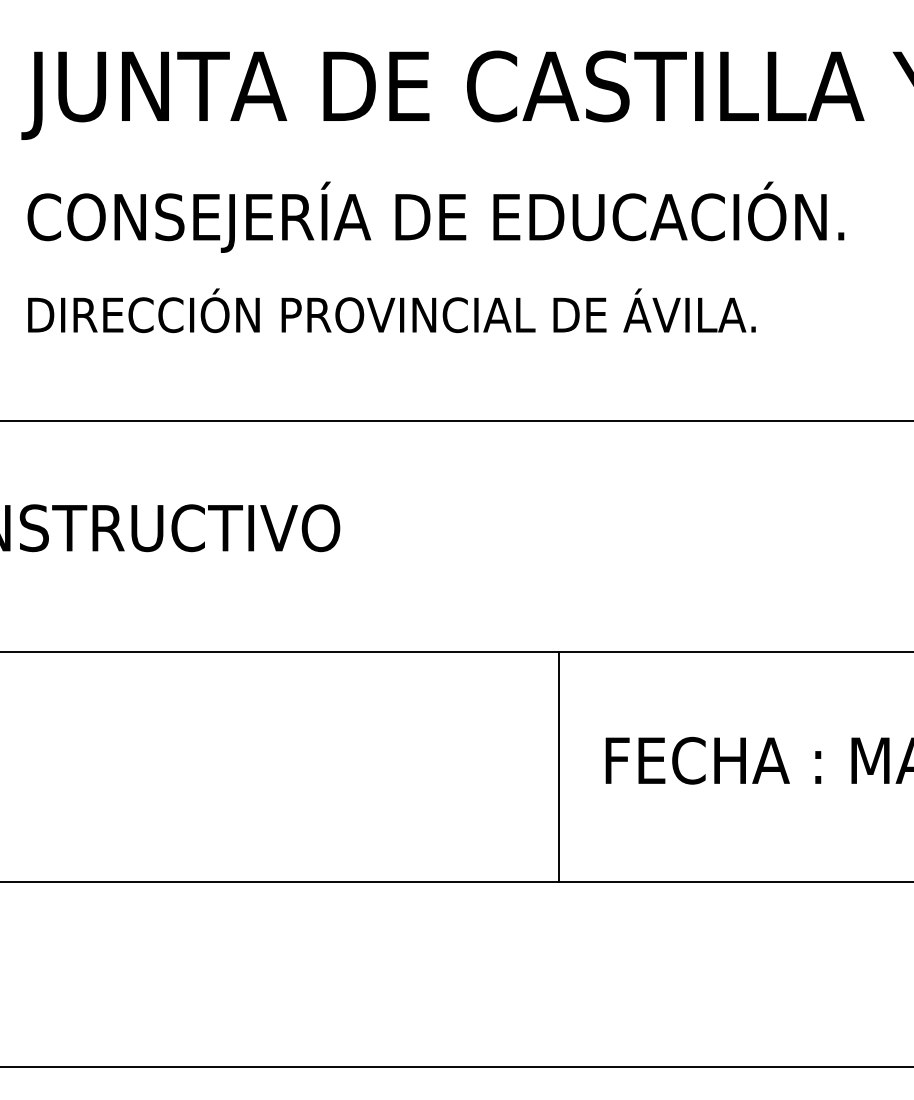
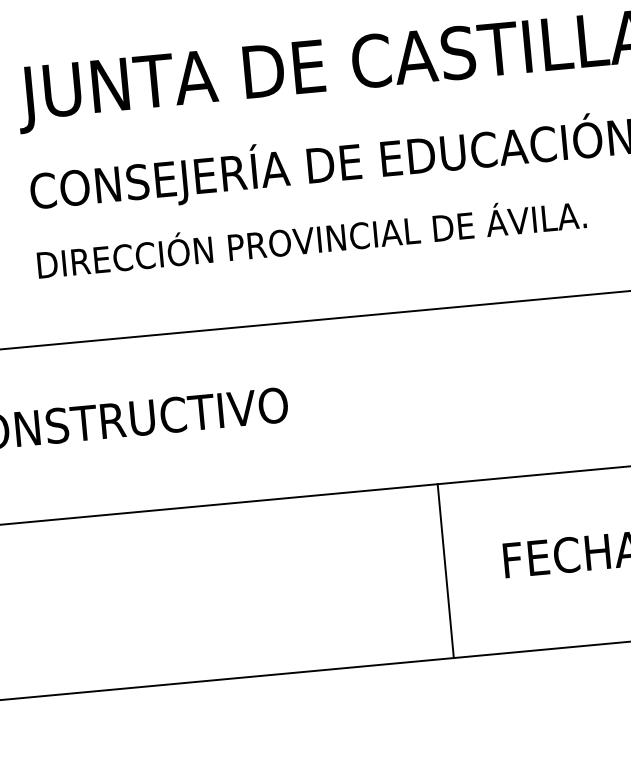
line: (558, 766) -> (445, 570), moved

